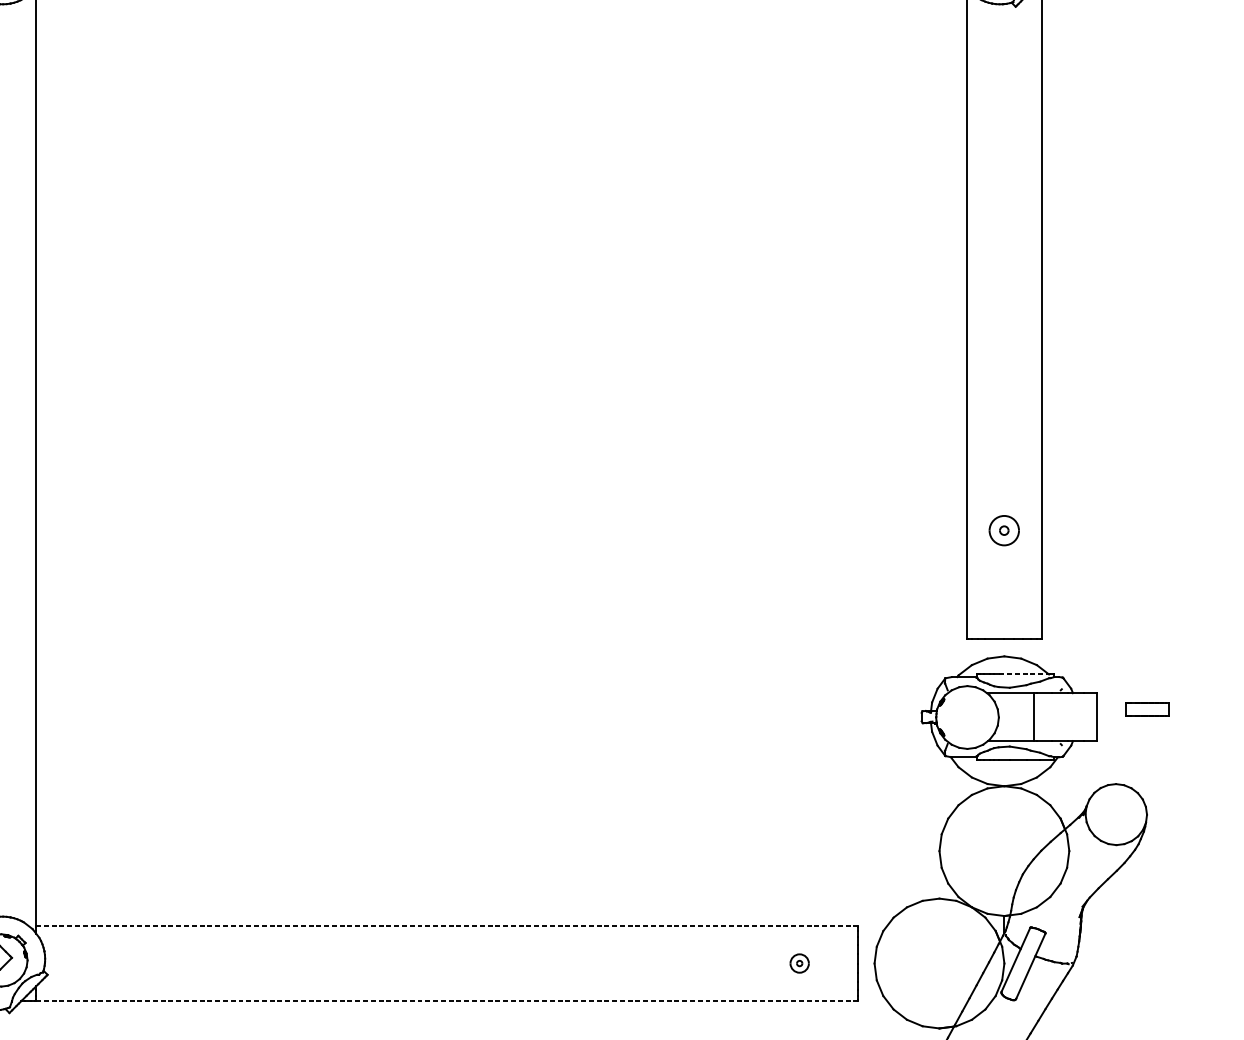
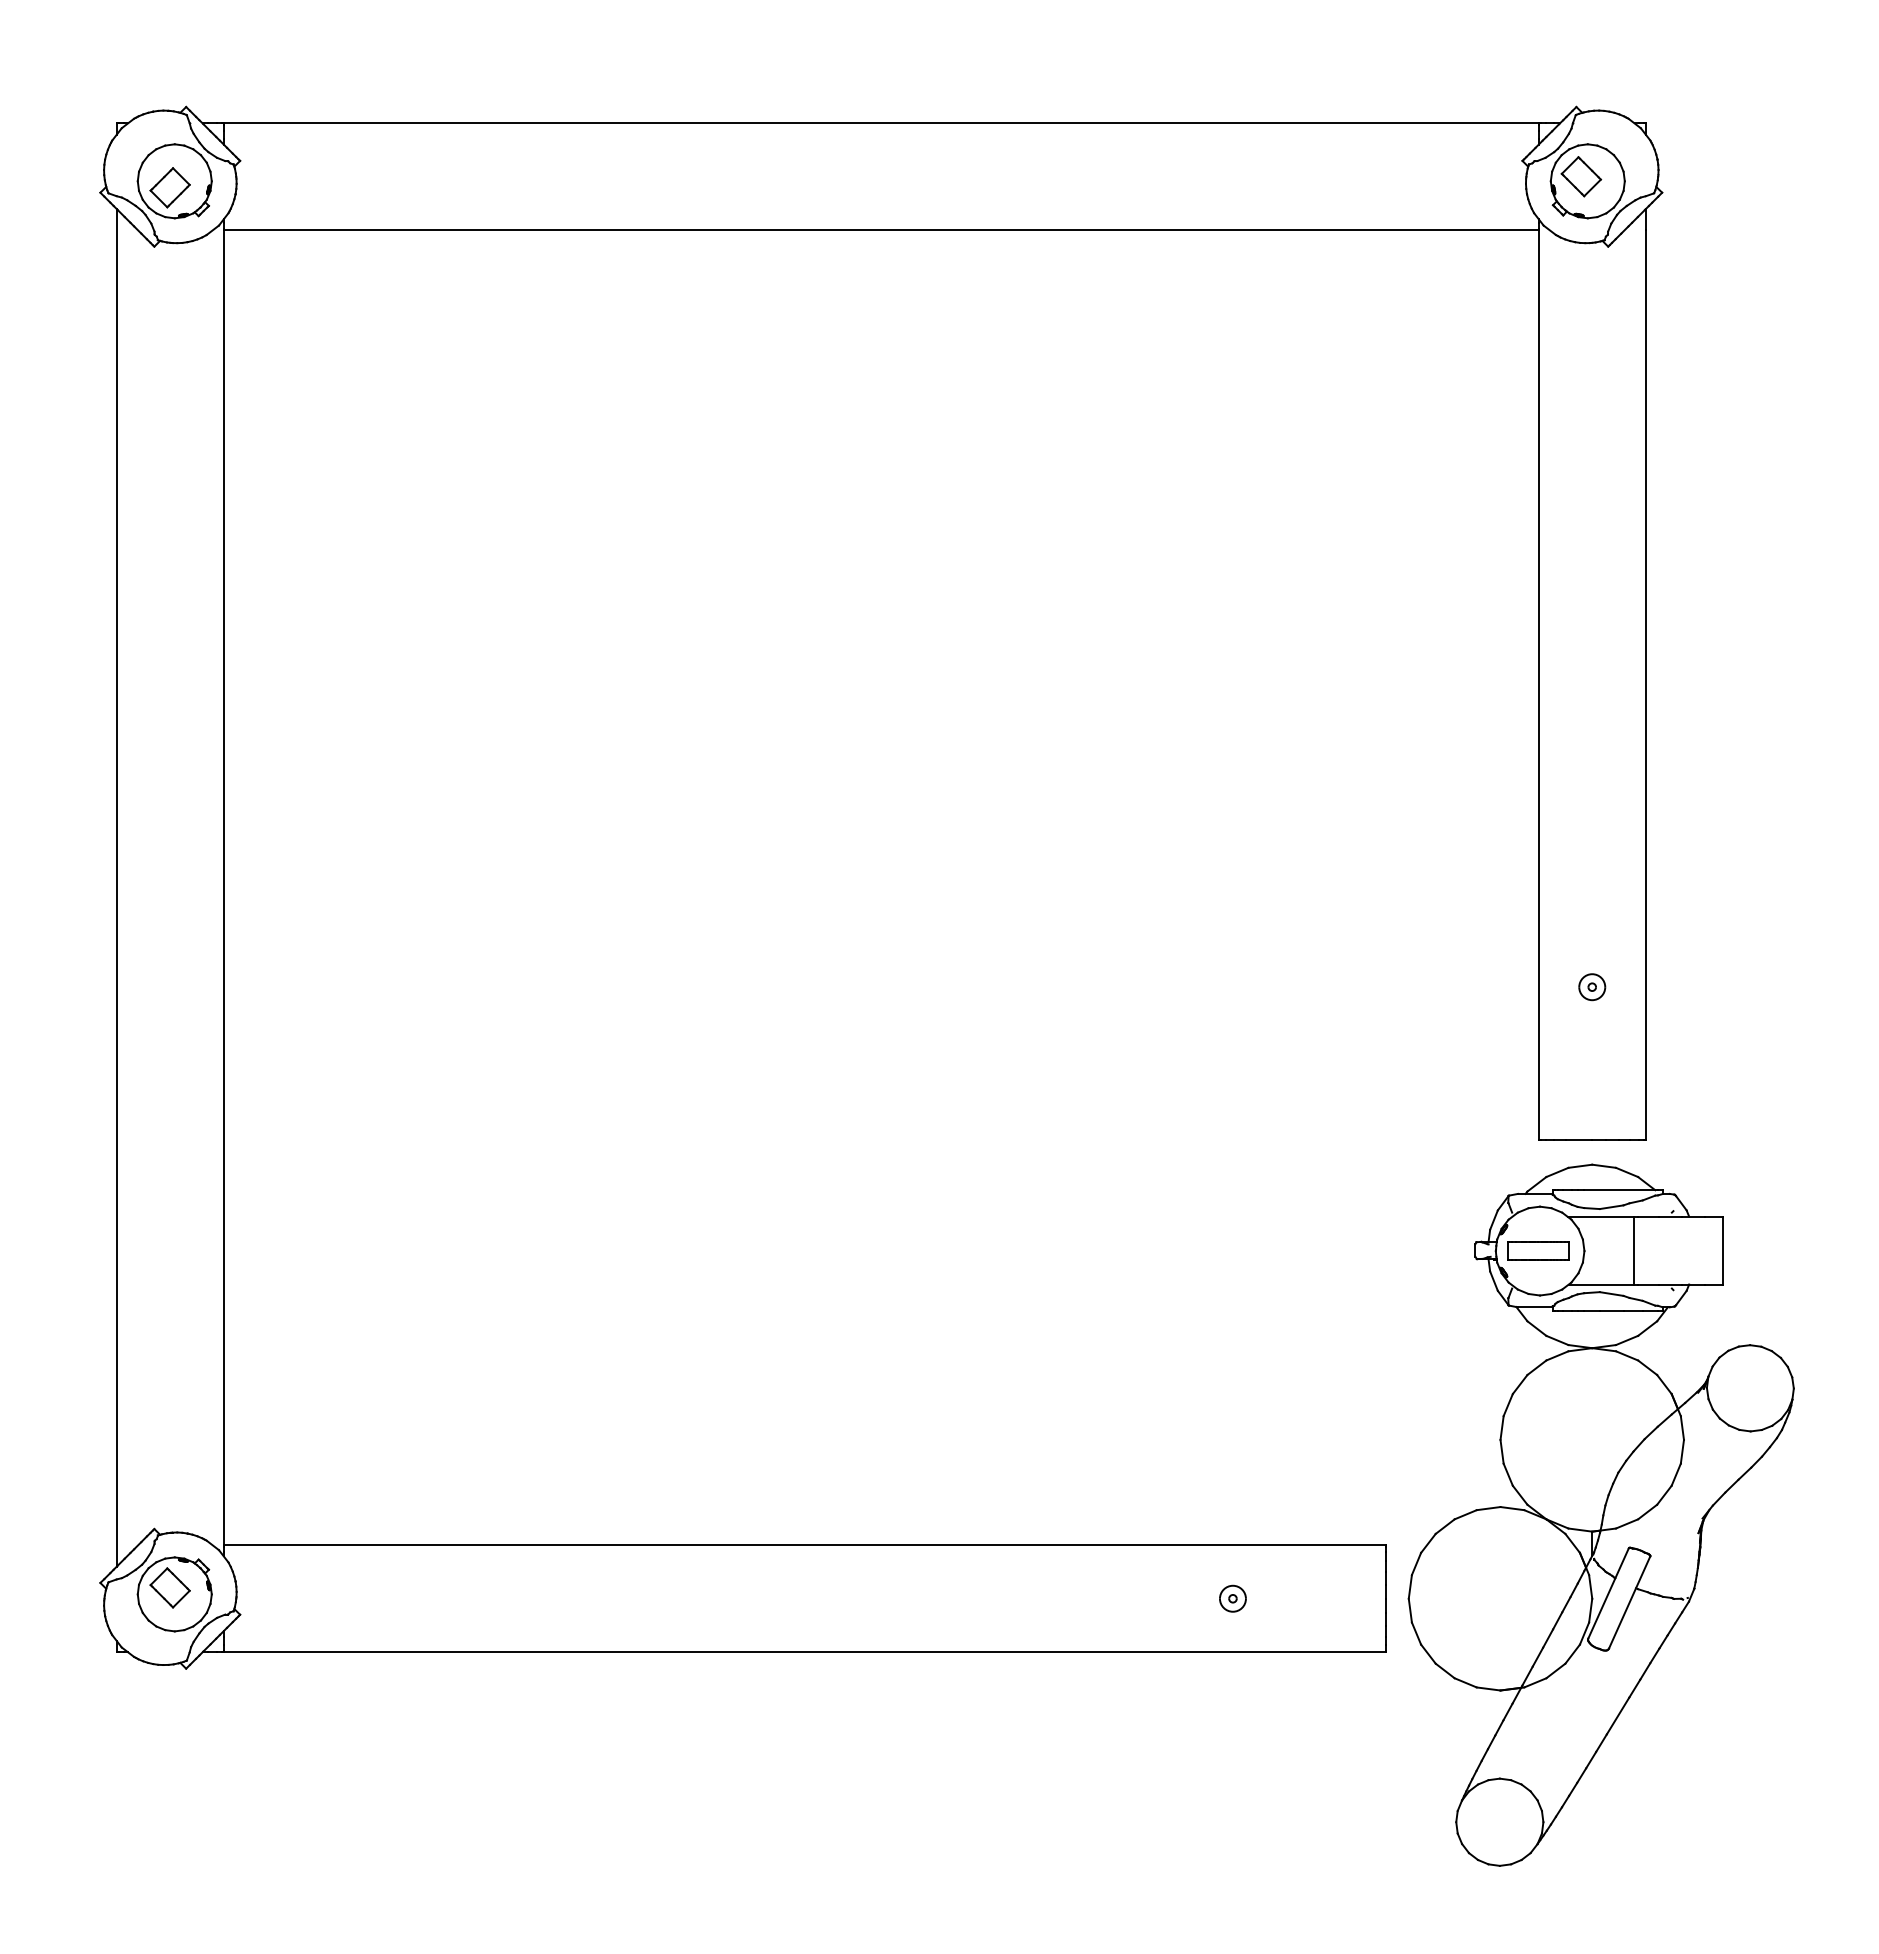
part: (1004, 531) -> (1592, 987), size x0.62
line: (1025, 674) -> (1621, 1190), dashed -> solid
part: (1147, 709) -> (1538, 1250), moved
line: (446, 925) -> (804, 1545), dashed -> solid
part: (799, 963) -> (1232, 1598), moved
line: (446, 1001) -> (804, 1652), dashed -> solid

